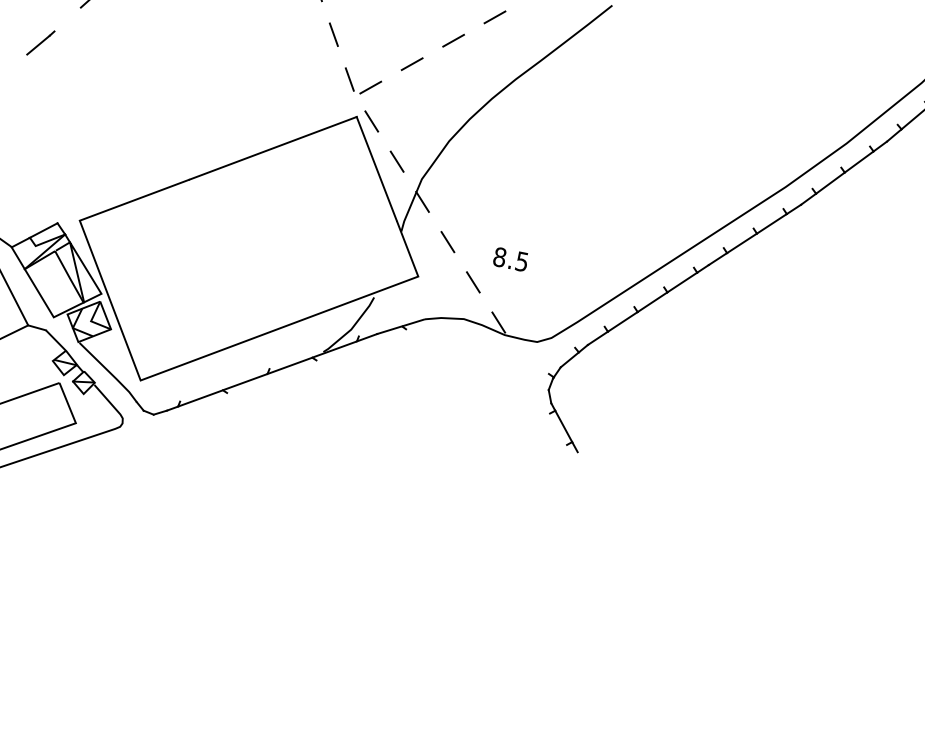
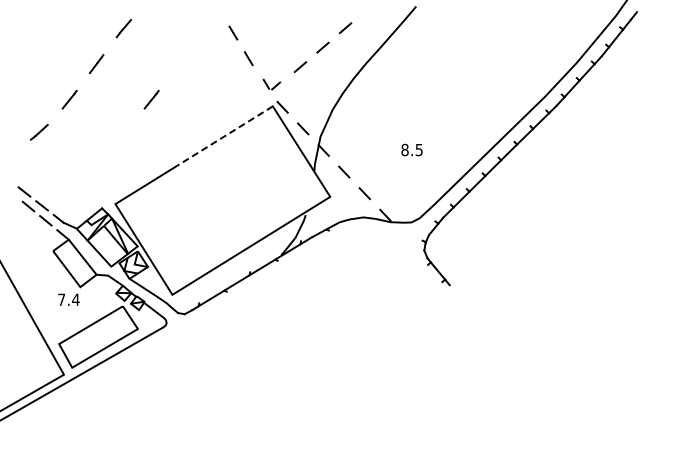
line: (168, 68) -> (151, 99), added
part: (361, 82) -> (271, 84), size x0.7
line: (273, 147) -> (225, 135), solid -> dashed
text: (510, 258) -> (411, 149), moved

